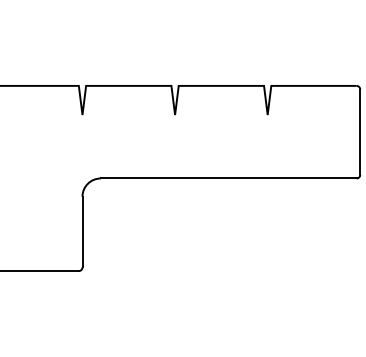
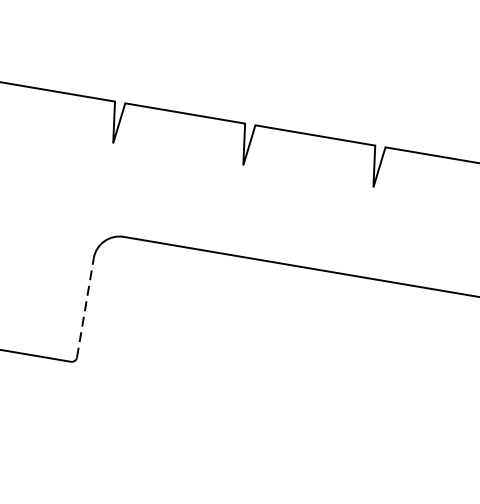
line: (82, 231) -> (85, 307), solid -> dashed

